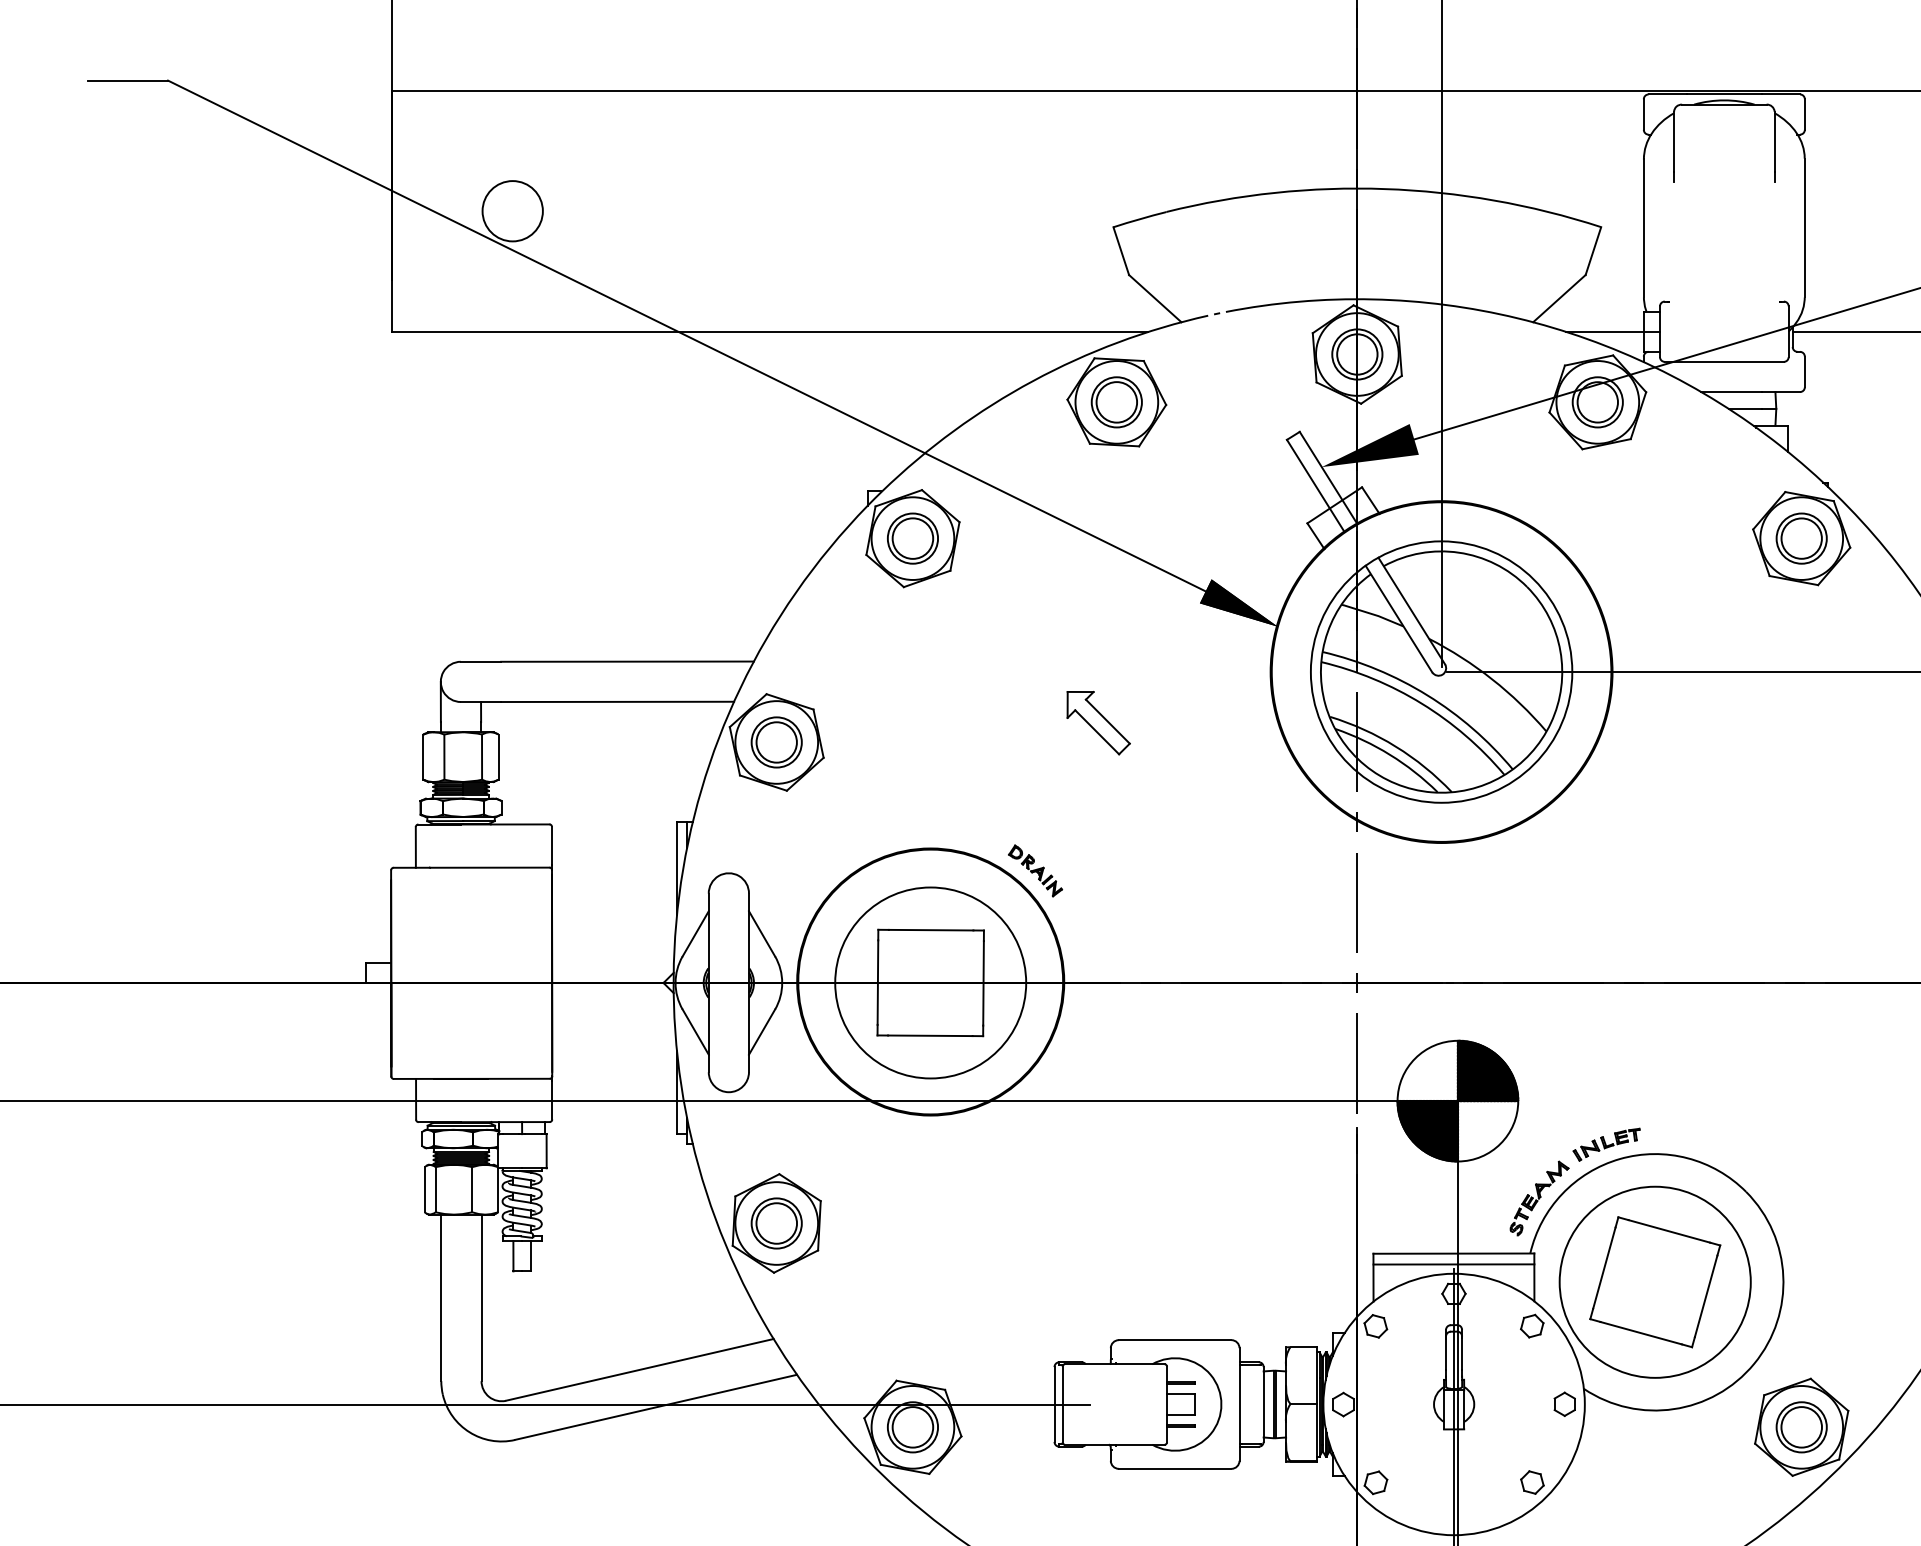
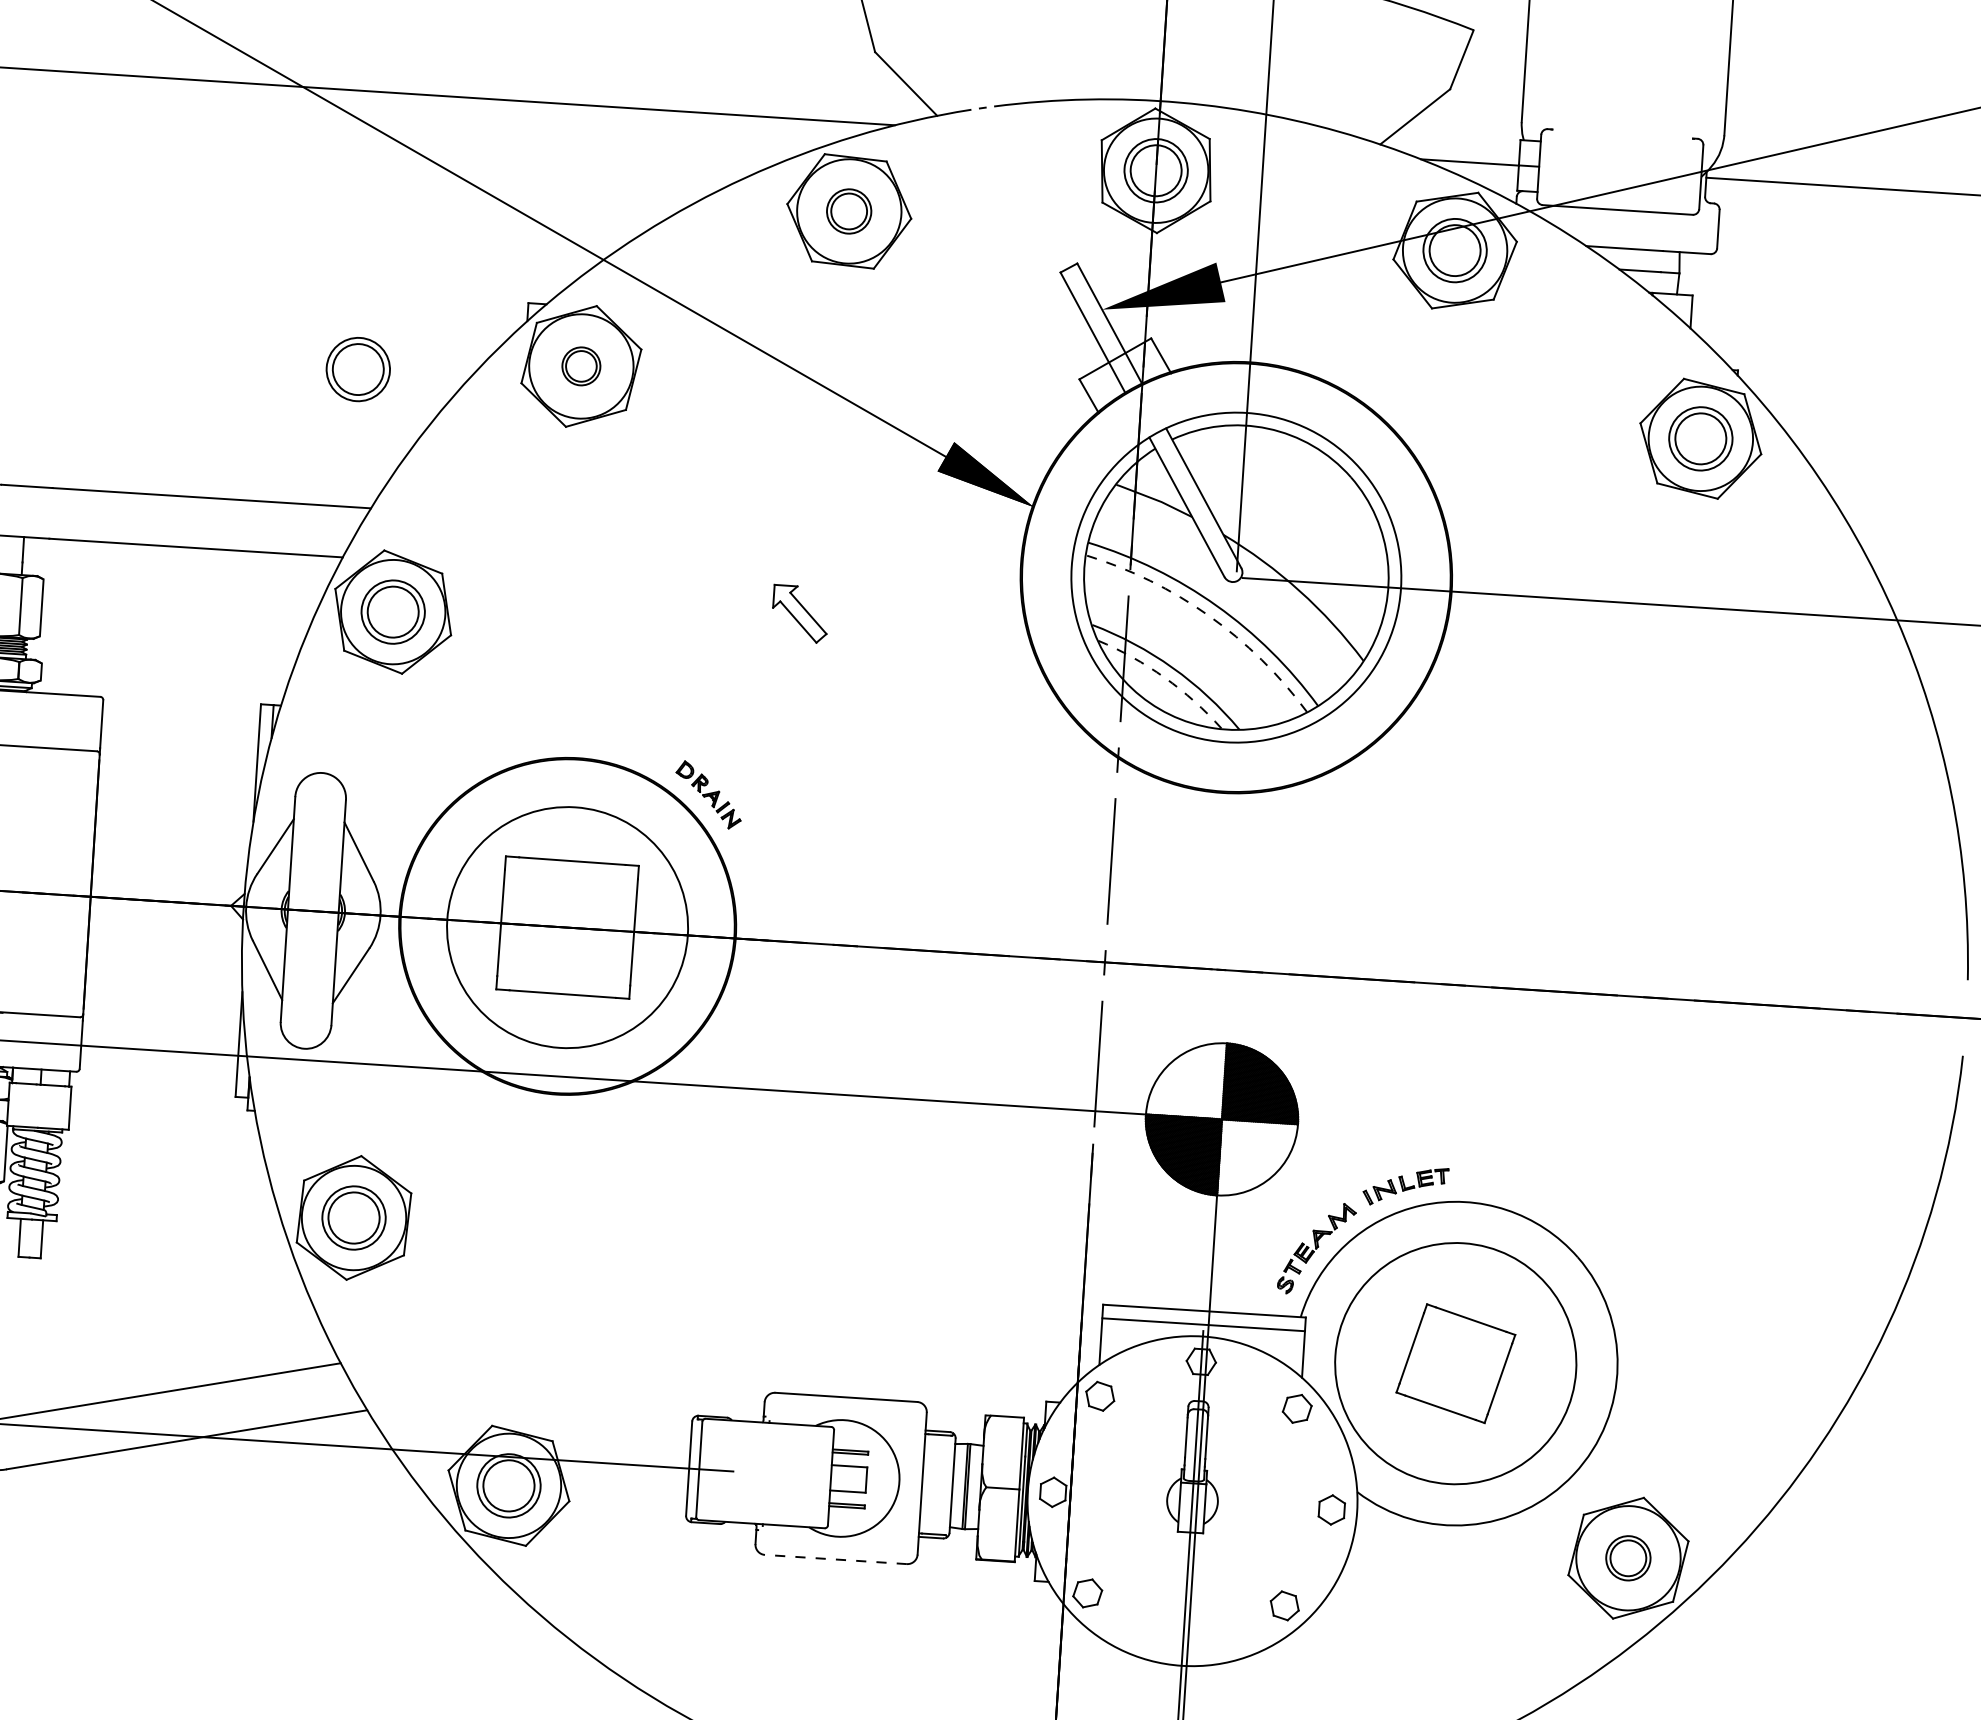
part: (1116, 402) -> (848, 211), size x0.7
part: (912, 538) -> (580, 366), size x0.6
part: (736, 552) -> (358, 369), added
arc: (1421, 703) -> (1208, 615), solid -> dashed
part: (1098, 723) -> (800, 614), size x0.7
arc: (1390, 754) -> (1165, 677), solid -> dashed
part: (1655, 1282) -> (1456, 1363), size x0.7
part: (1801, 1427) -> (1628, 1558), size x0.7
line: (1174, 1468) -> (835, 1559), solid -> dashed

